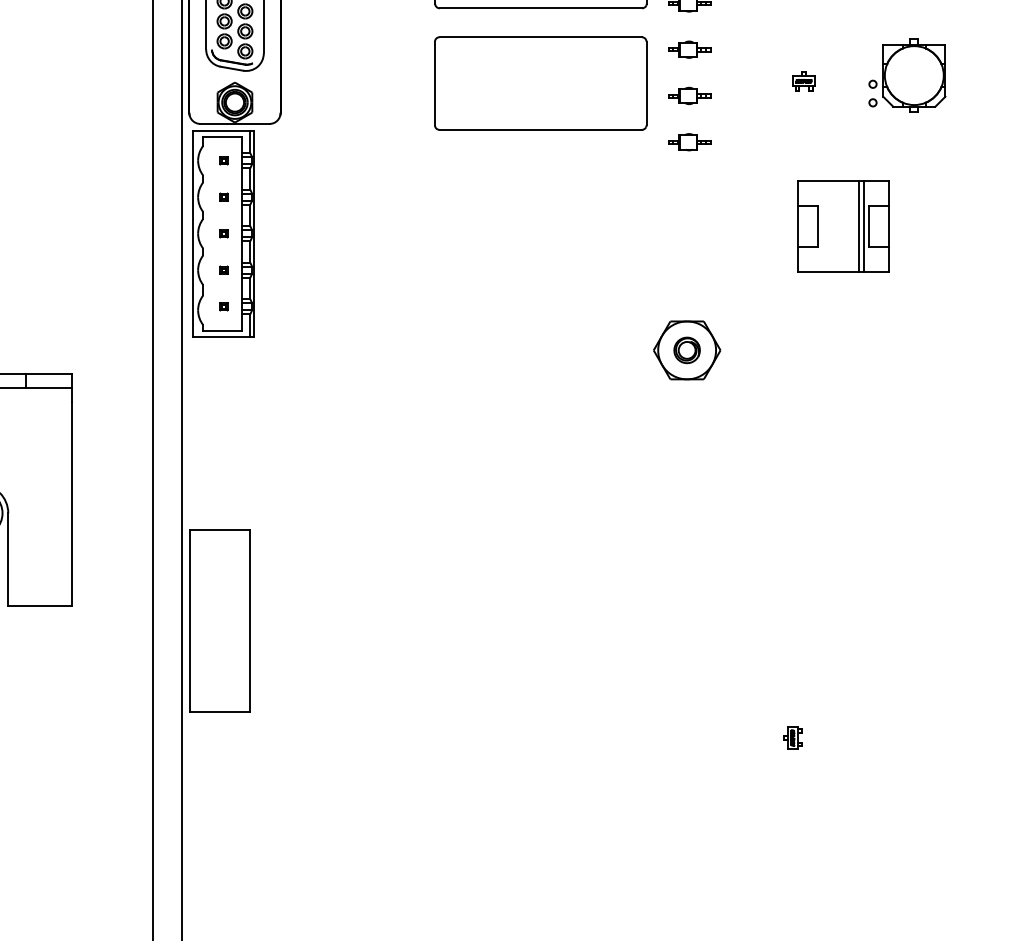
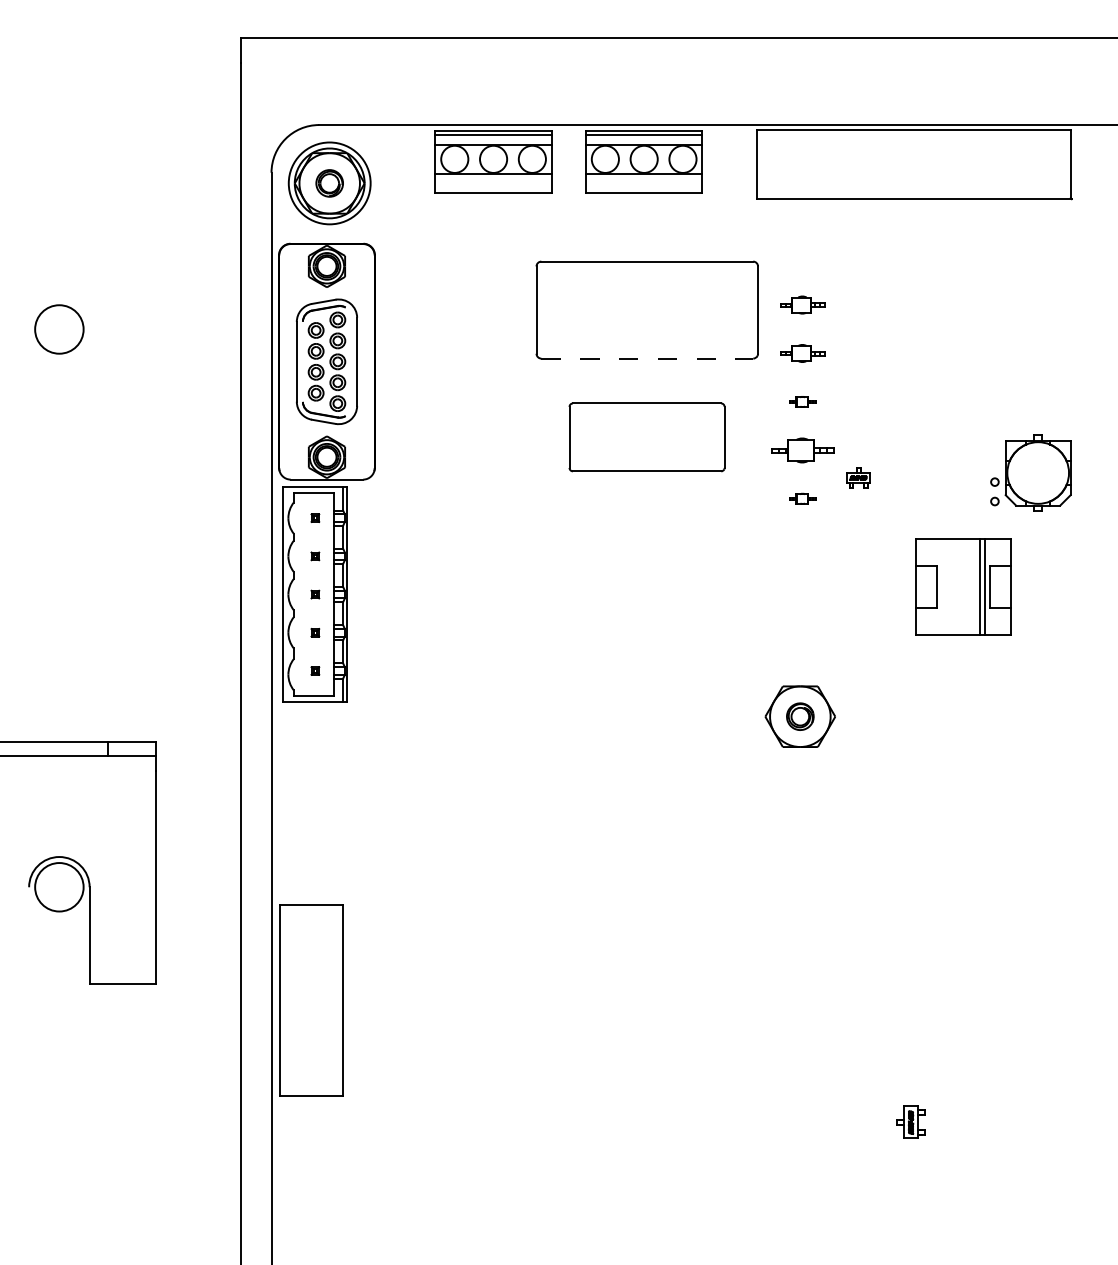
line: (541, 8) -> (647, 358), solid -> dashed
part: (689, 49) -> (802, 401), size x0.6
part: (906, 75) -> (1030, 472), moved
part: (803, 80) -> (858, 477), moved
part: (540, 83) -> (646, 437), size x0.7
part: (689, 95) -> (802, 449), size x1.4
part: (689, 141) -> (802, 498), size x0.6
part: (792, 738) -> (910, 1122), size x1.4

